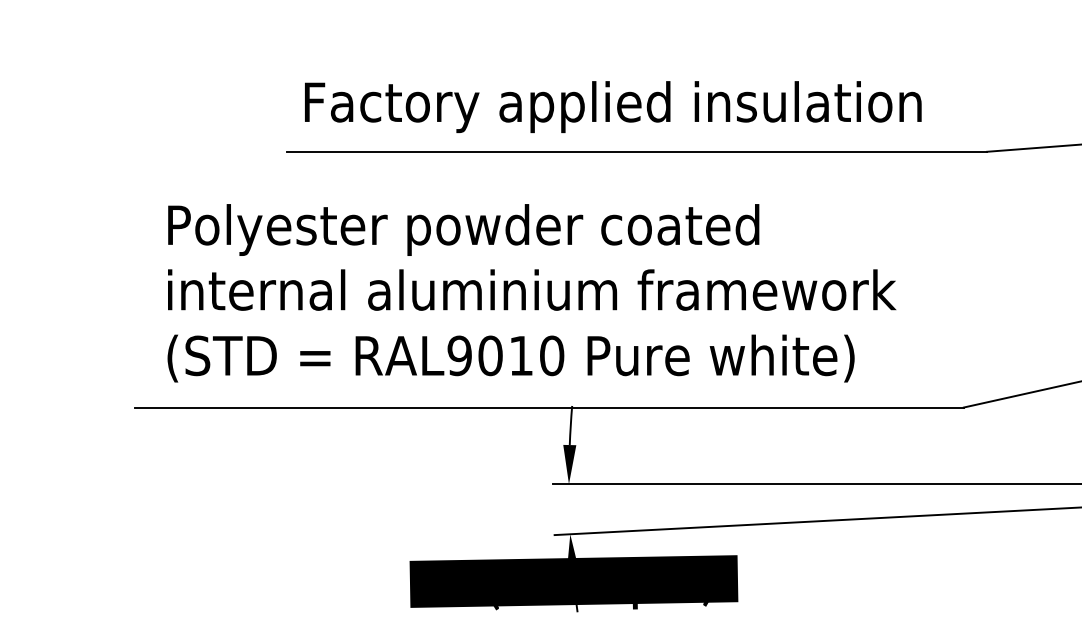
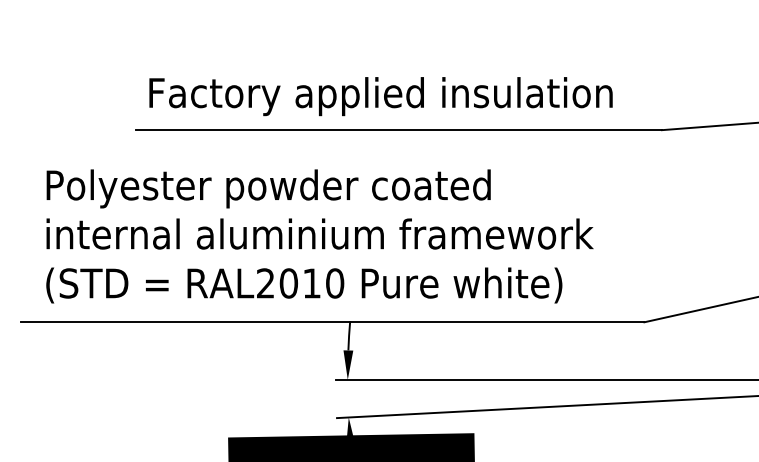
text: (459, 355) -> (265, 283), RAL9010 -> RAL2010

